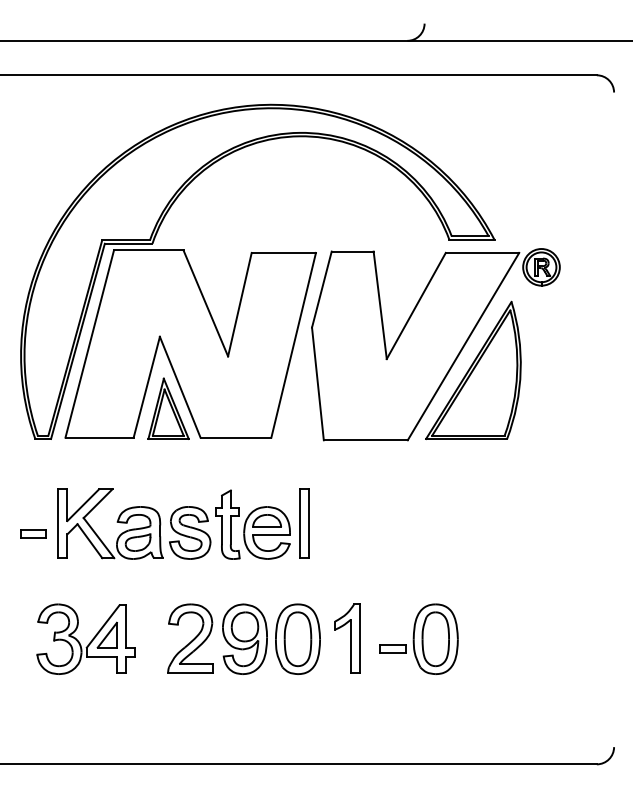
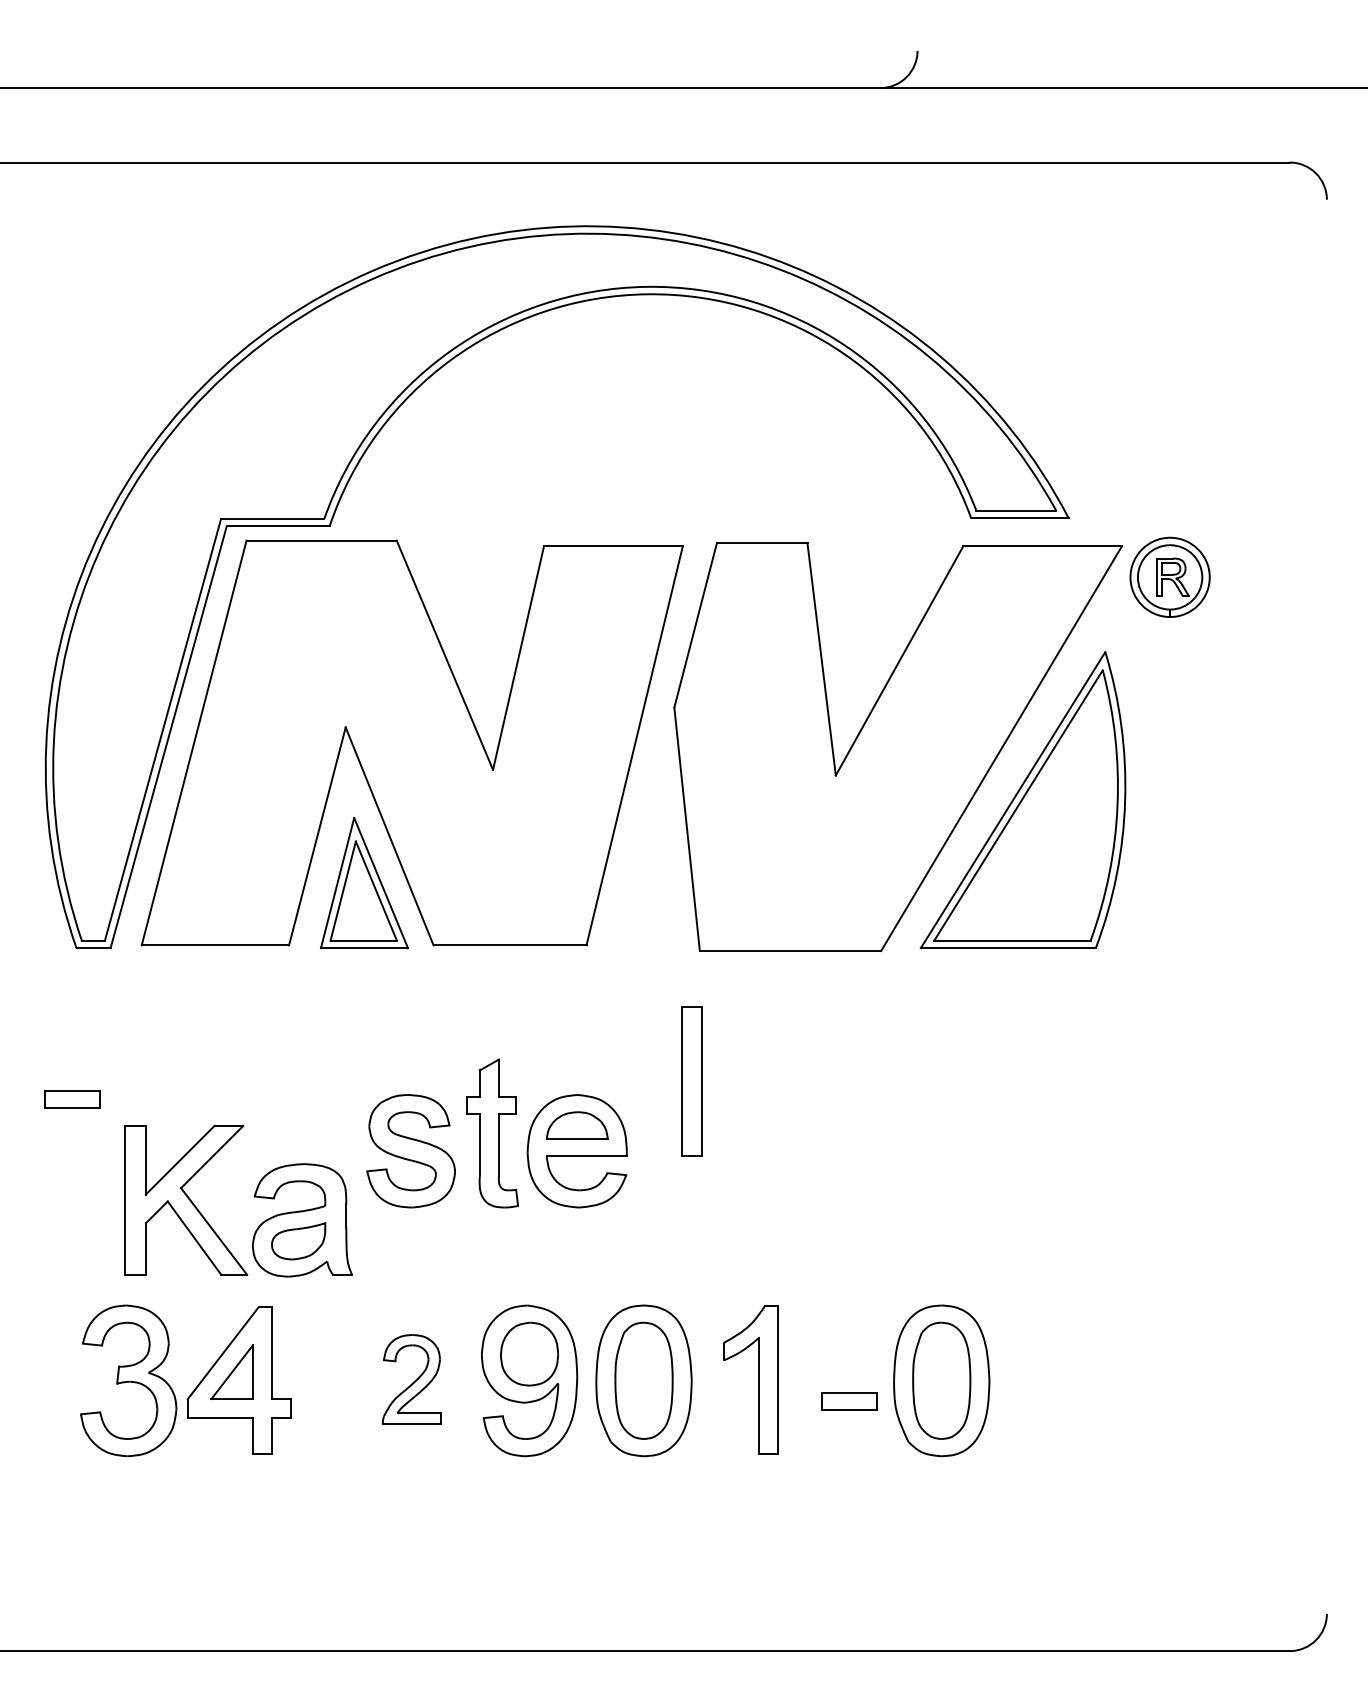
part: (116, 522) -> (251, 1197), moved
part: (304, 523) -> (692, 1081), moved
part: (33, 533) -> (72, 1098), moved
part: (190, 638) -> (411, 1379), size x0.6

